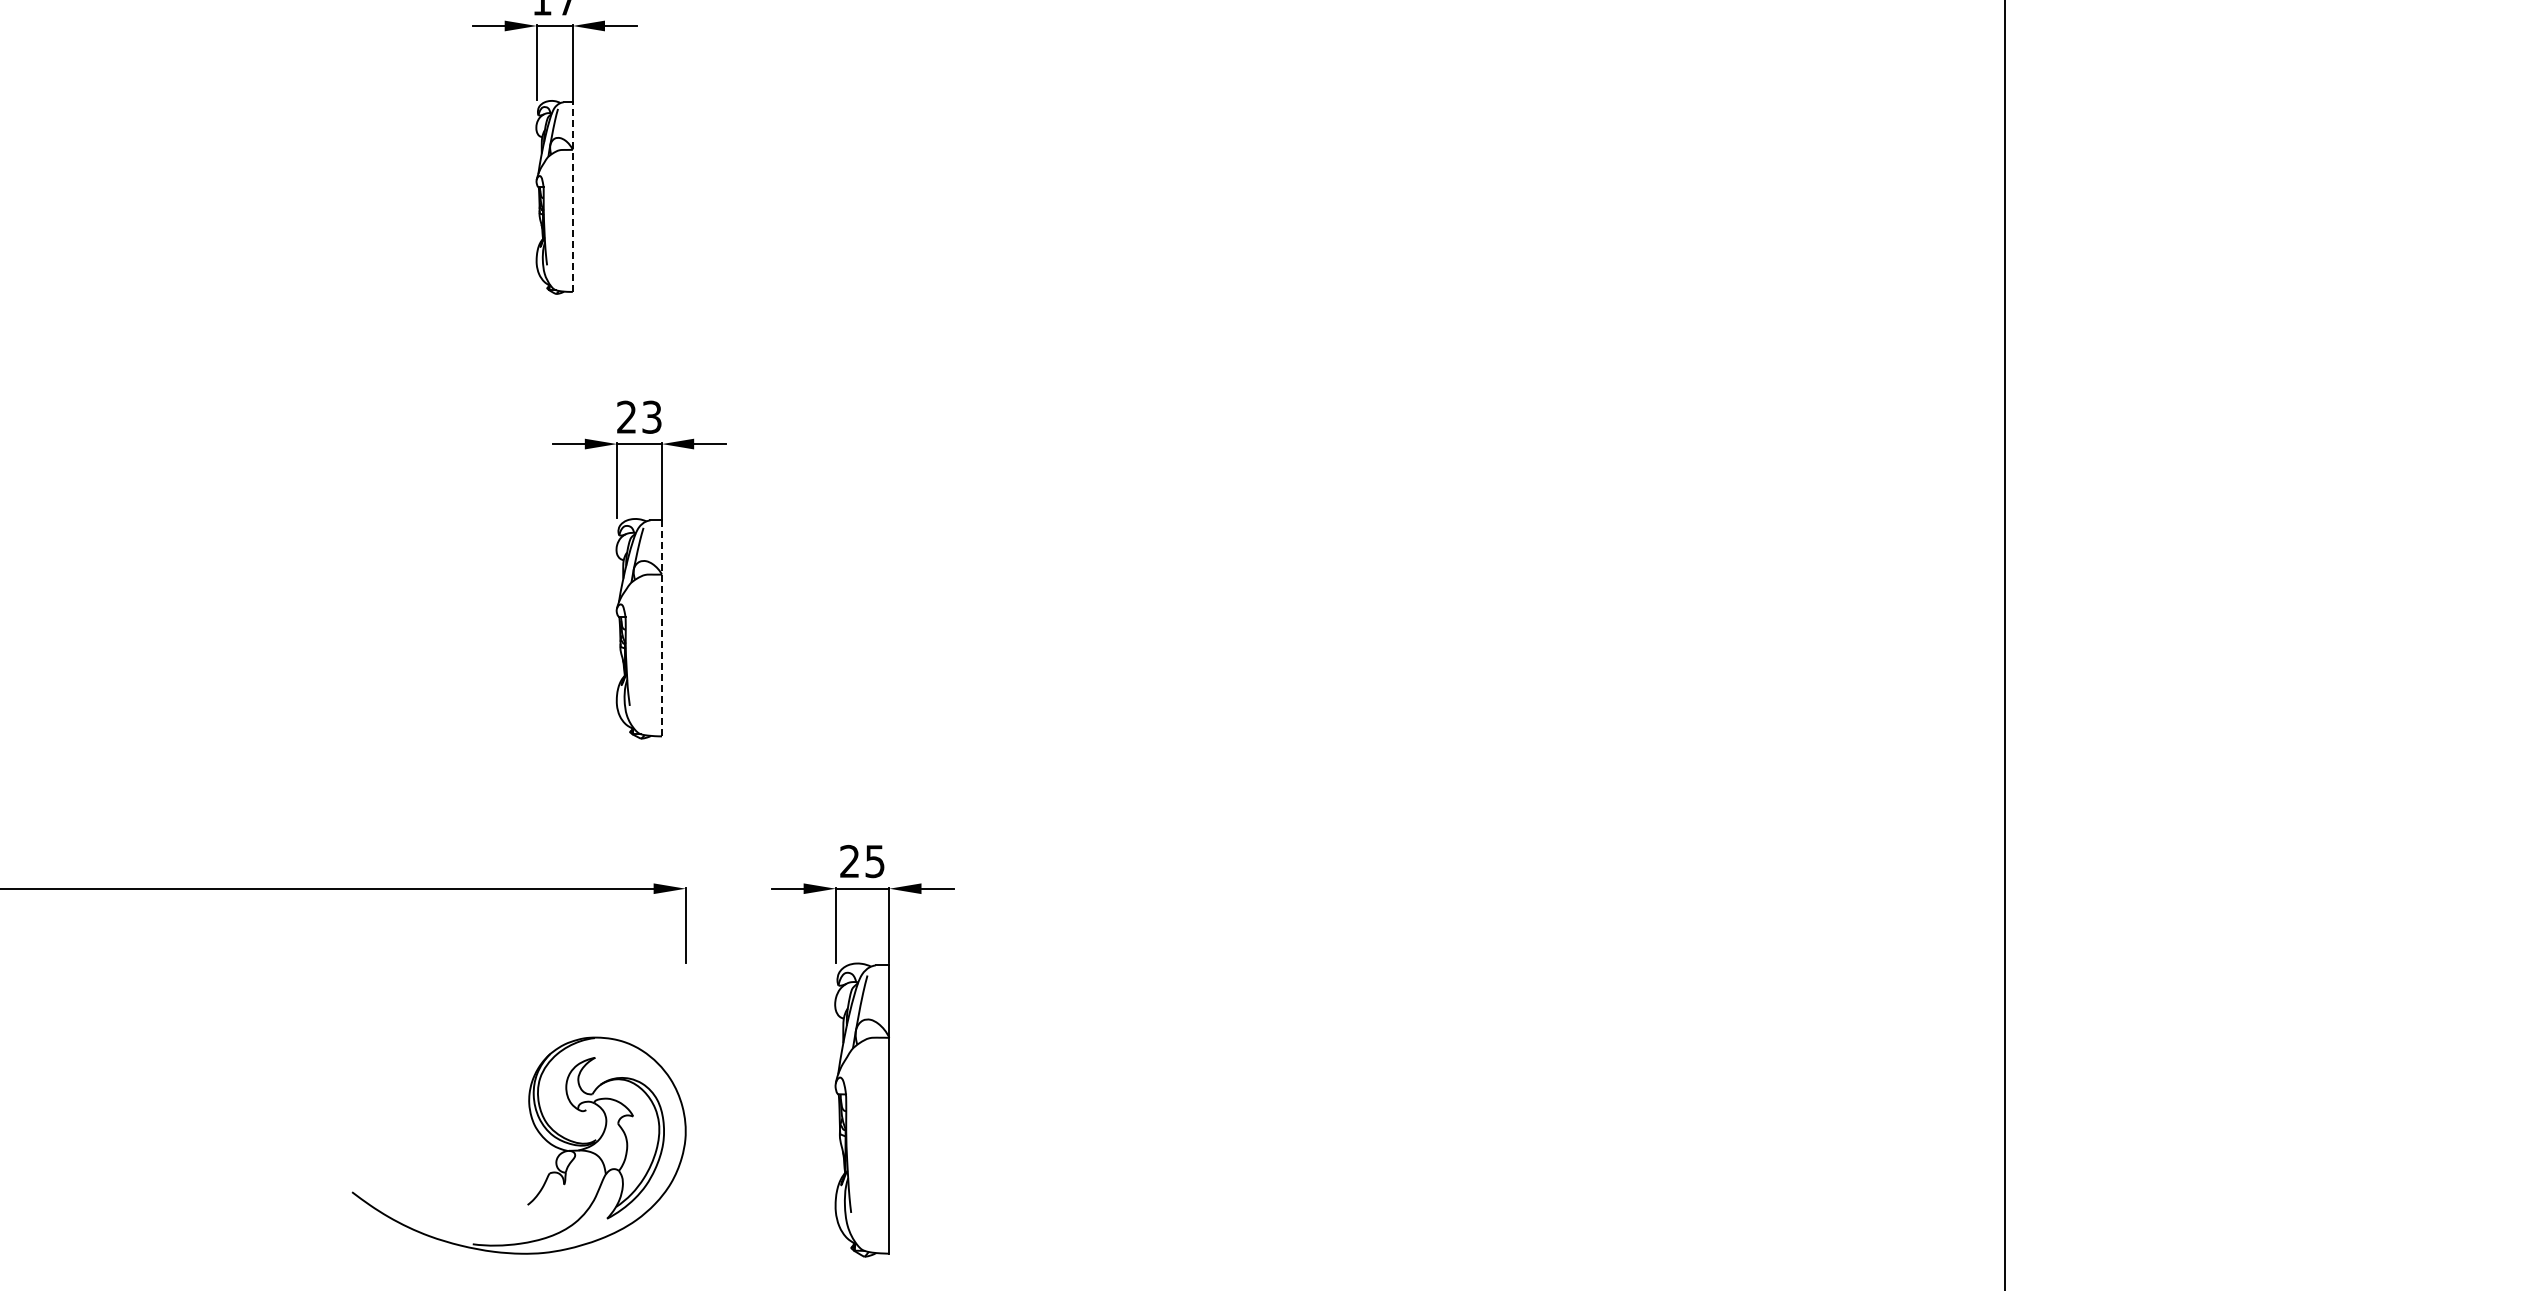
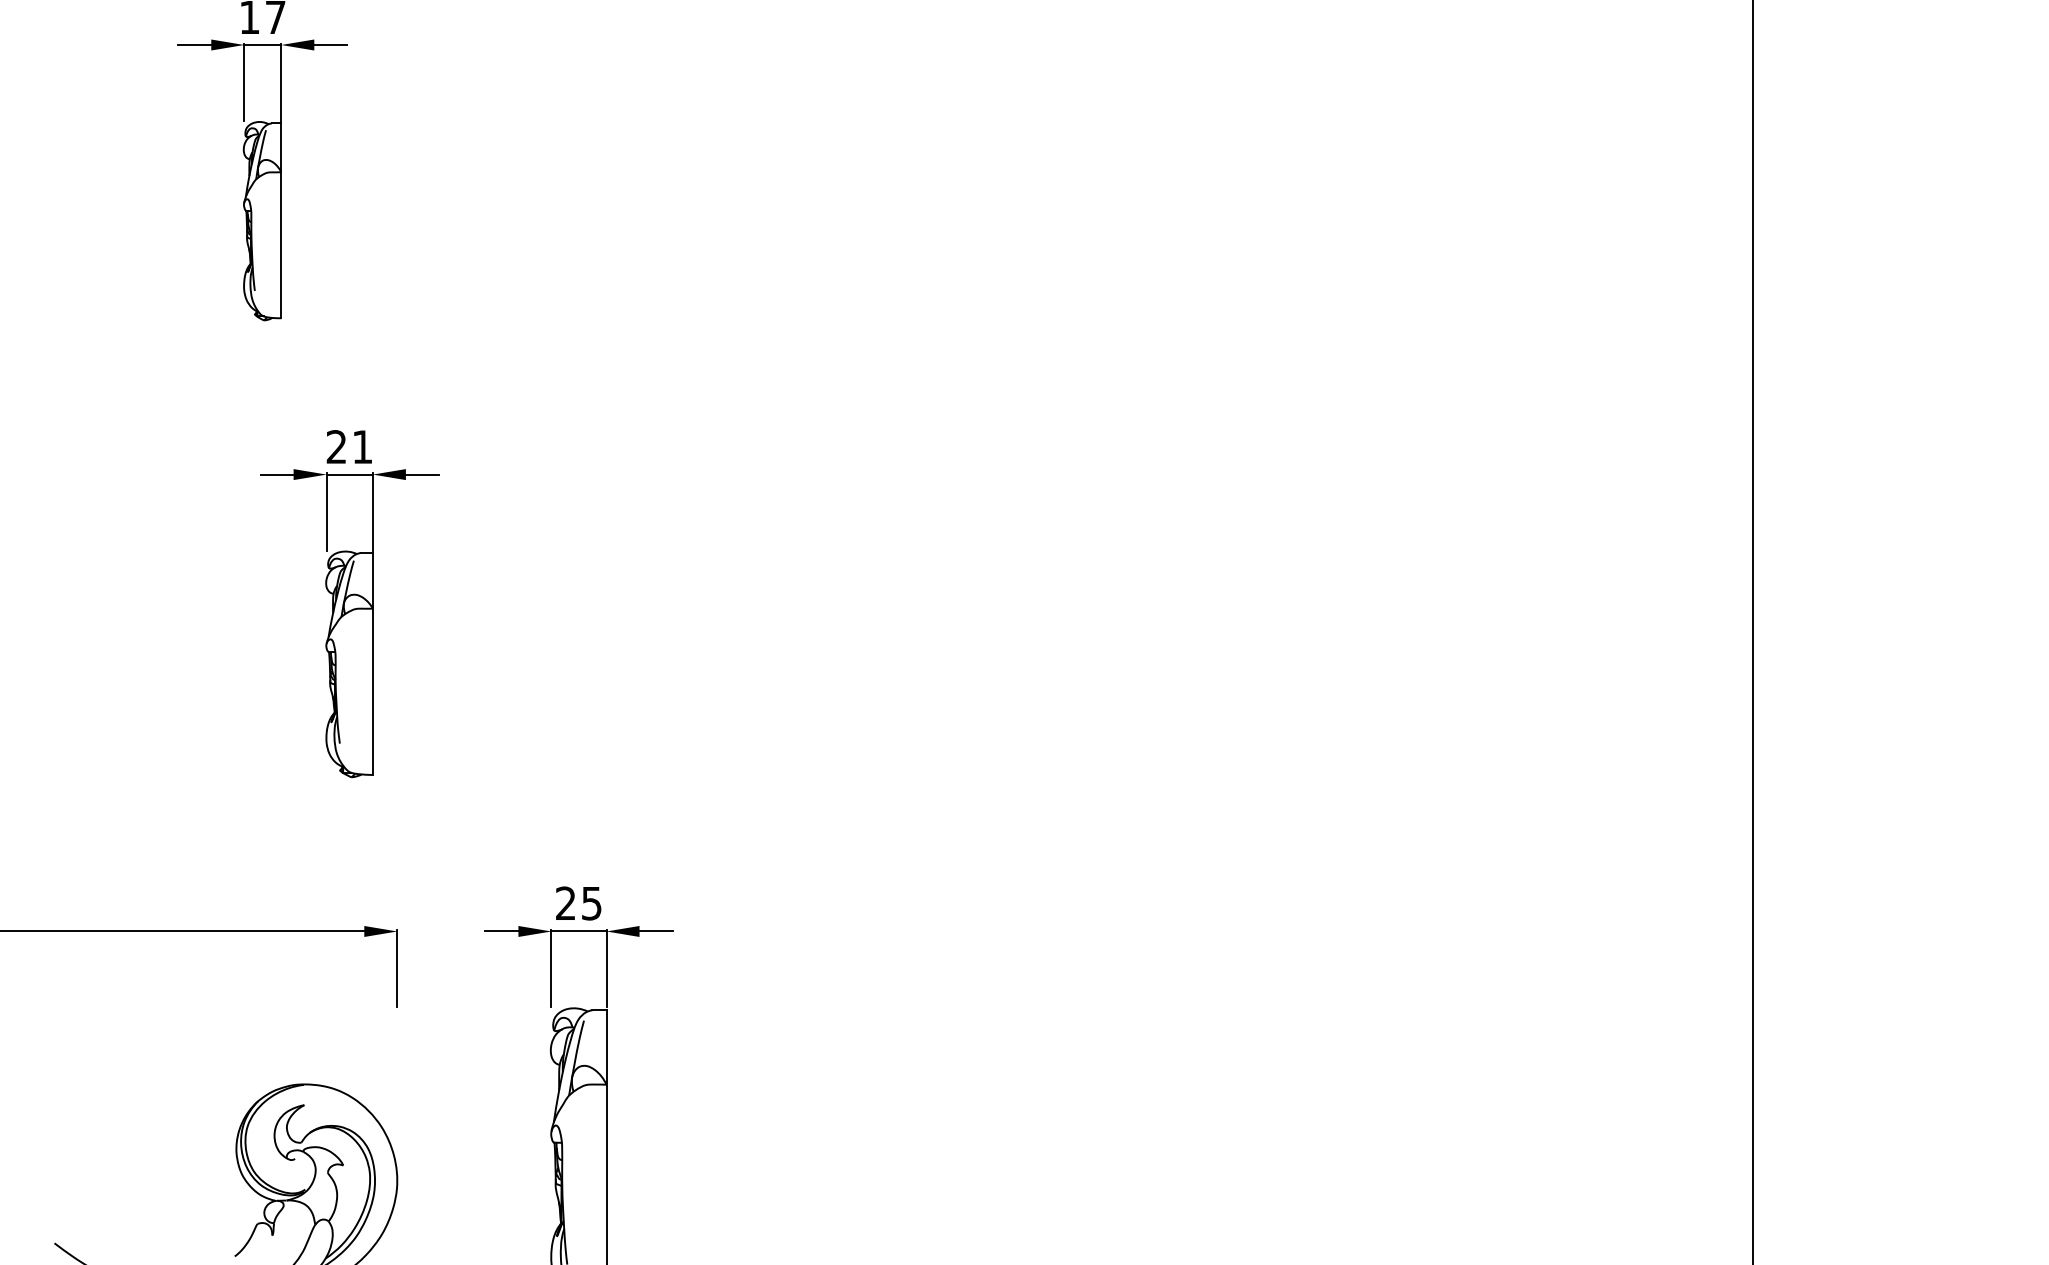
line: (572, 197) -> (280, 221), dashed -> solid
text: (651, 416) -> (362, 446), 23 -> 21
line: (662, 627) -> (373, 663), dashed -> solid

